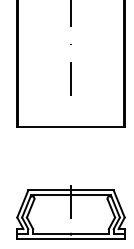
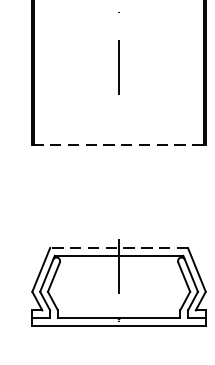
line: (71, 126) -> (119, 144), solid -> dashed
line: (71, 190) -> (119, 248), solid -> dashed

